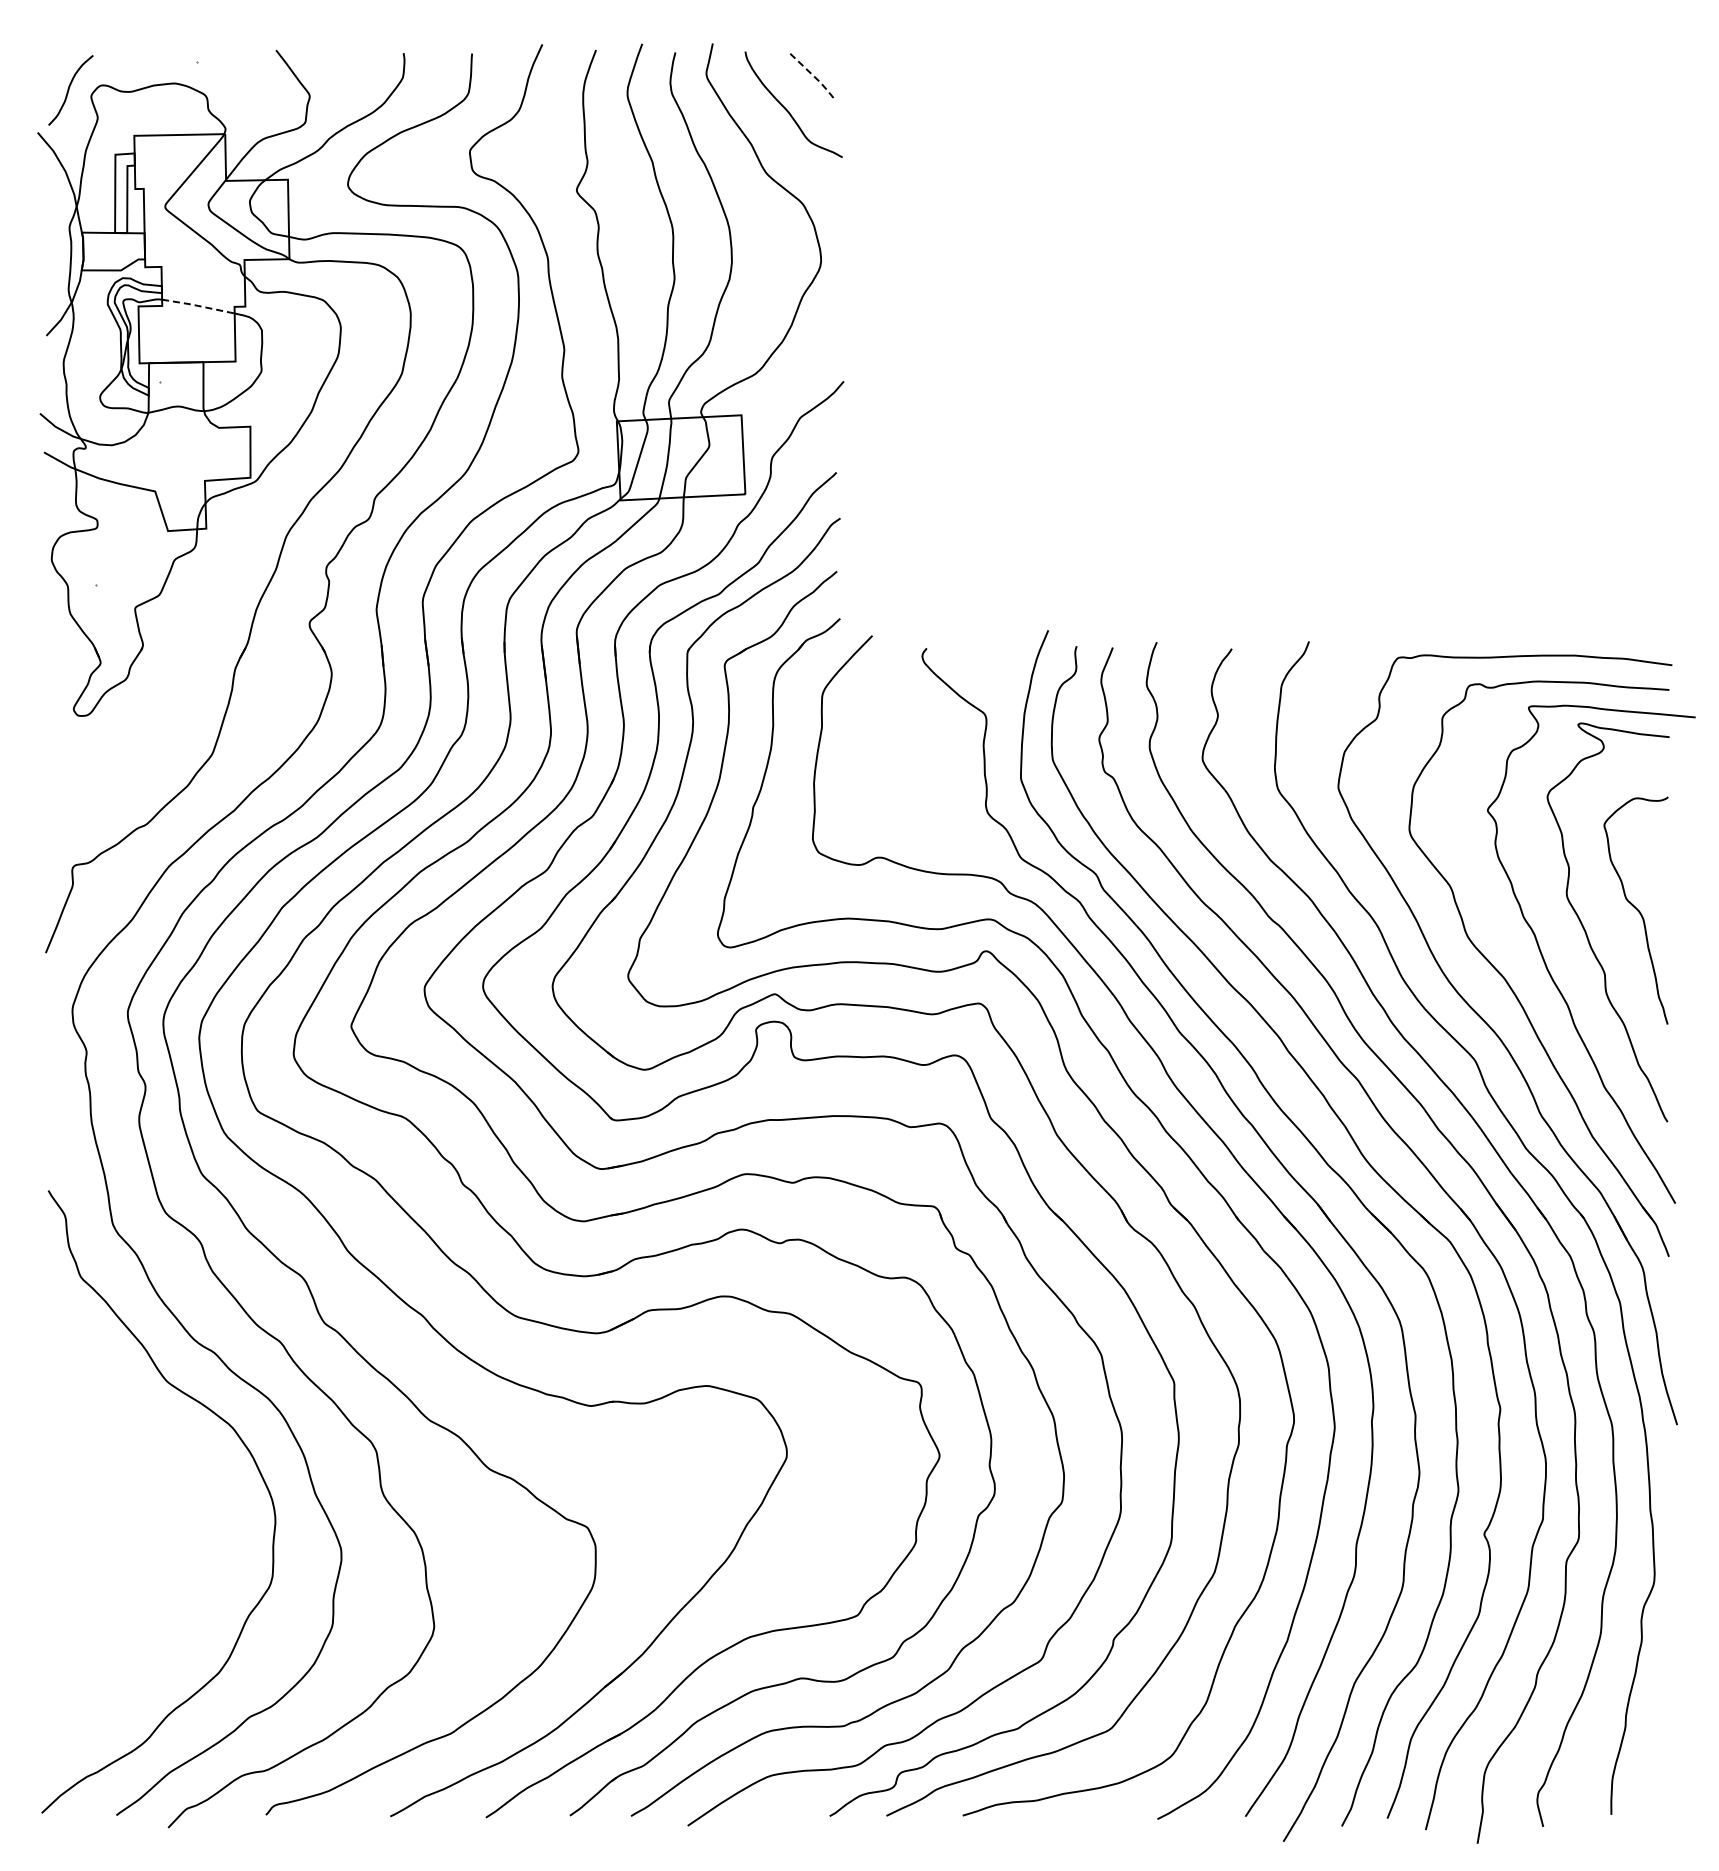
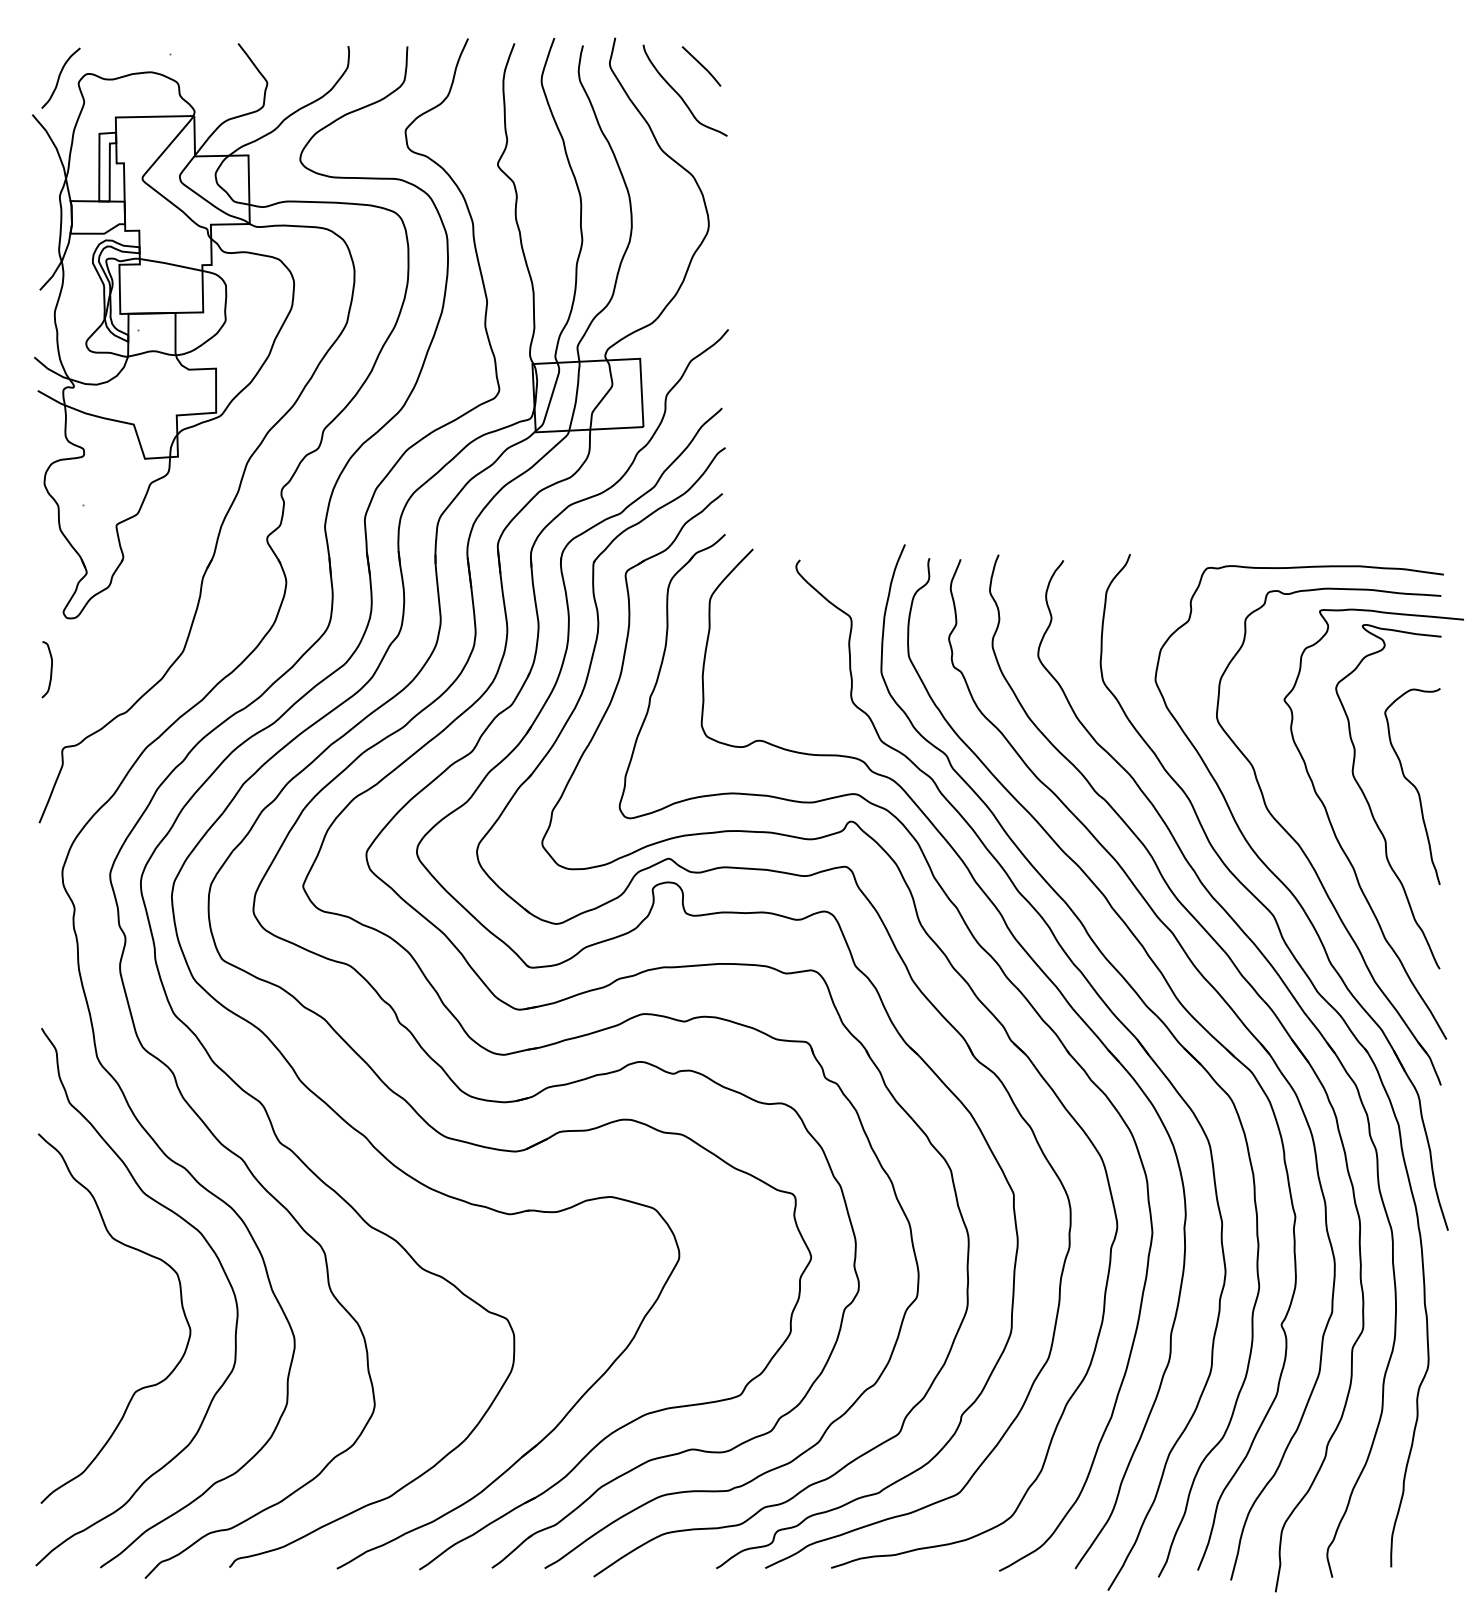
line: (814, 76) -> (703, 66), dashed -> solid
line: (198, 306) -> (171, 264), dashed -> solid
curve: (58, 777) -> (50, 671), added
curve: (210, 1513) -> (181, 1307), added

